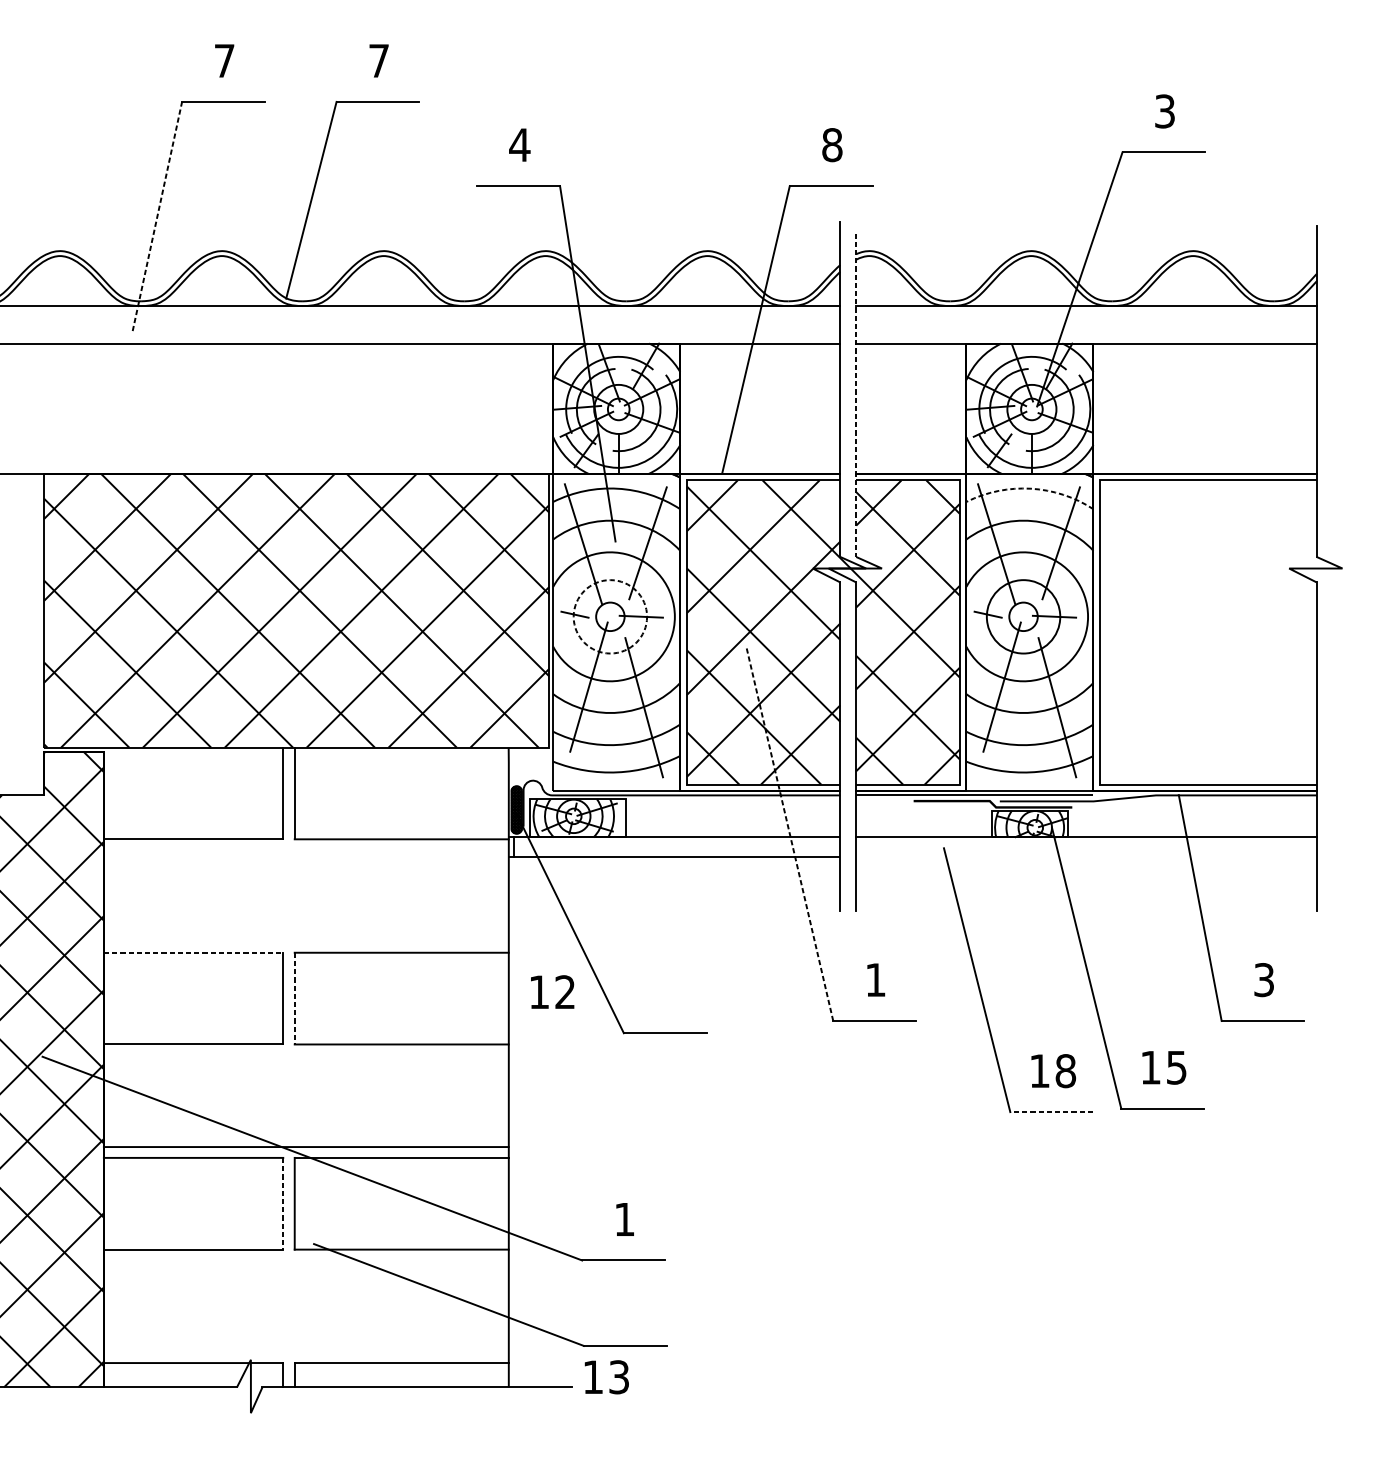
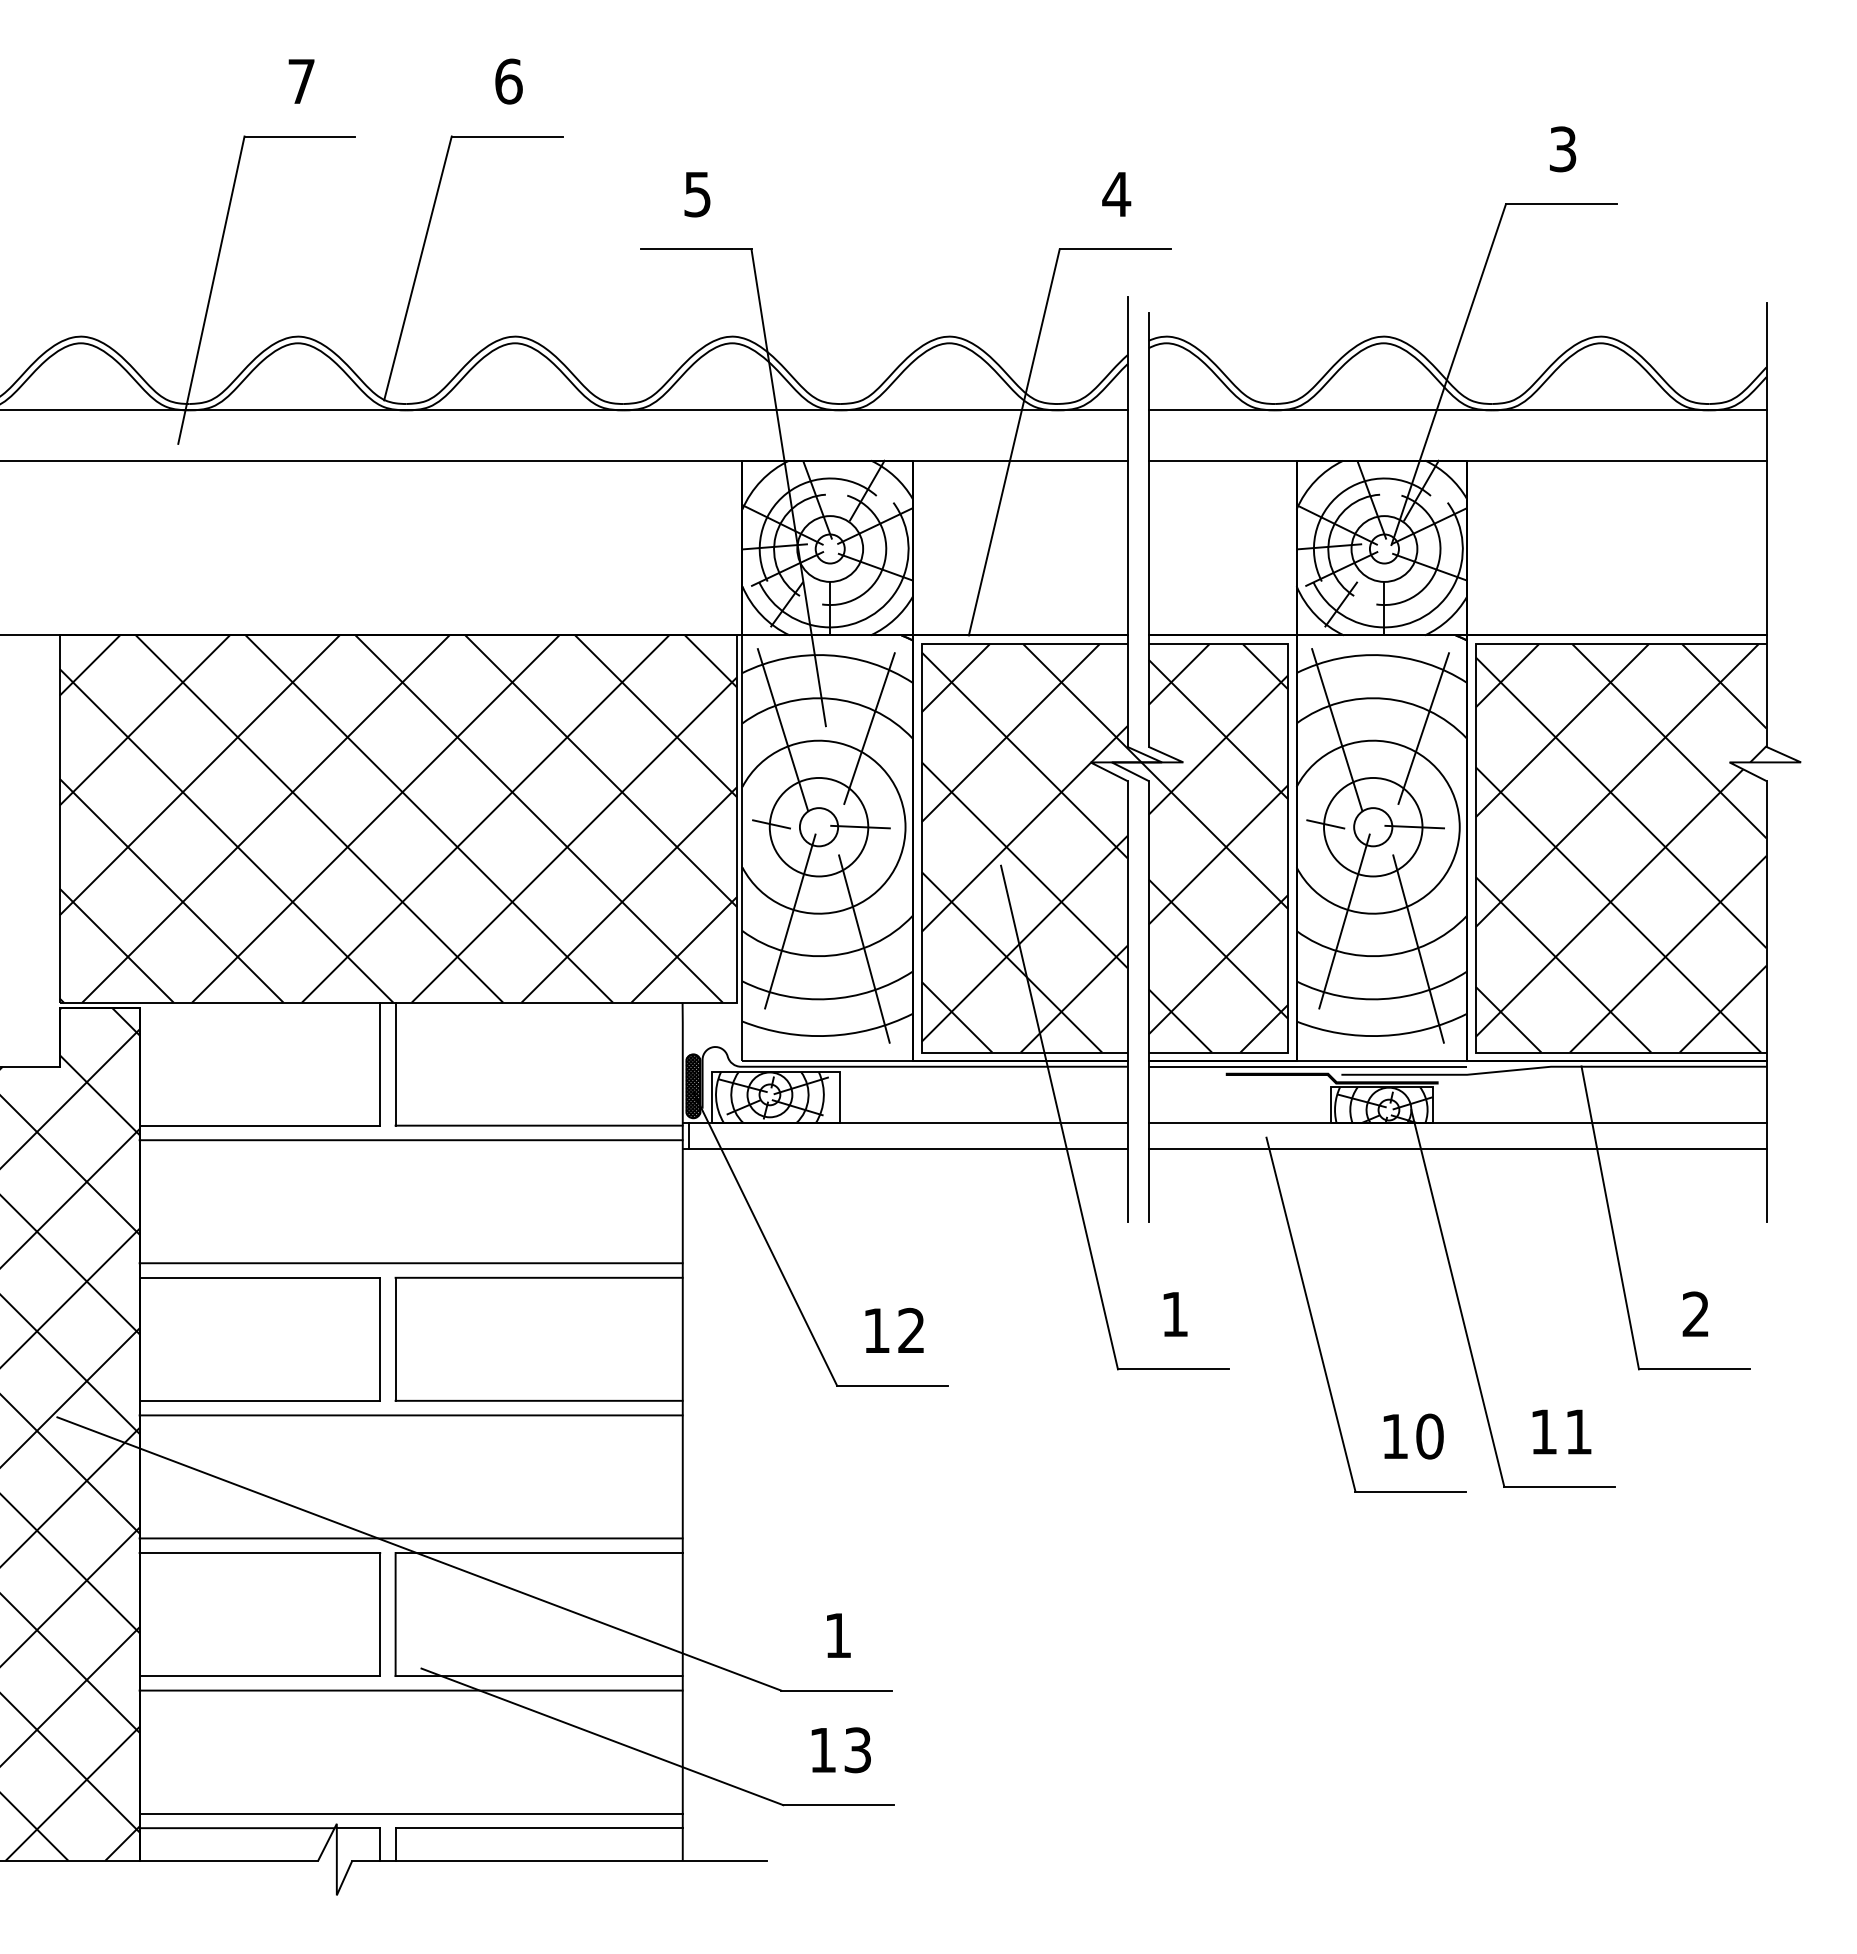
text: (378, 60) -> (508, 81), 7 -> 6
text: (519, 145) -> (697, 194), 4 -> 5
text: (832, 145) -> (1116, 194), 8 -> 4
line: (157, 215) -> (211, 289), dashed -> solid
line: (856, 395) -> (1148, 530), dashed -> solid
arc: (1031, 488) -> (1383, 655), dashed -> solid
circle: (609, 616) -> (818, 826), dashed -> solid
hatch: (1220, 632) -> (1637, 848), added
line: (789, 833) -> (1059, 1117), dashed -> solid
line: (305, 850) -> (410, 1140), added
line: (1086, 856) -> (1457, 1148), added
line: (305, 942) -> (410, 1263), added
line: (194, 952) -> (260, 1277), dashed -> solid
text: (1263, 980) -> (1695, 1314), 3 -> 2
text: (552, 991) -> (894, 1329), moved
line: (294, 998) -> (395, 1339), dashed -> solid
line: (305, 1055) -> (410, 1415), added
text: (1176, 1067) -> (1578, 1431), 15 -> 11
text: (1065, 1071) -> (1429, 1436), 18 -> 10
line: (1051, 1112) -> (1410, 1491), dashed -> solid
line: (283, 1203) -> (380, 1614), dashed -> solid
line: (305, 1260) -> (410, 1690), added
line: (305, 1352) -> (410, 1813), added
text: (606, 1377) -> (840, 1750), moved

